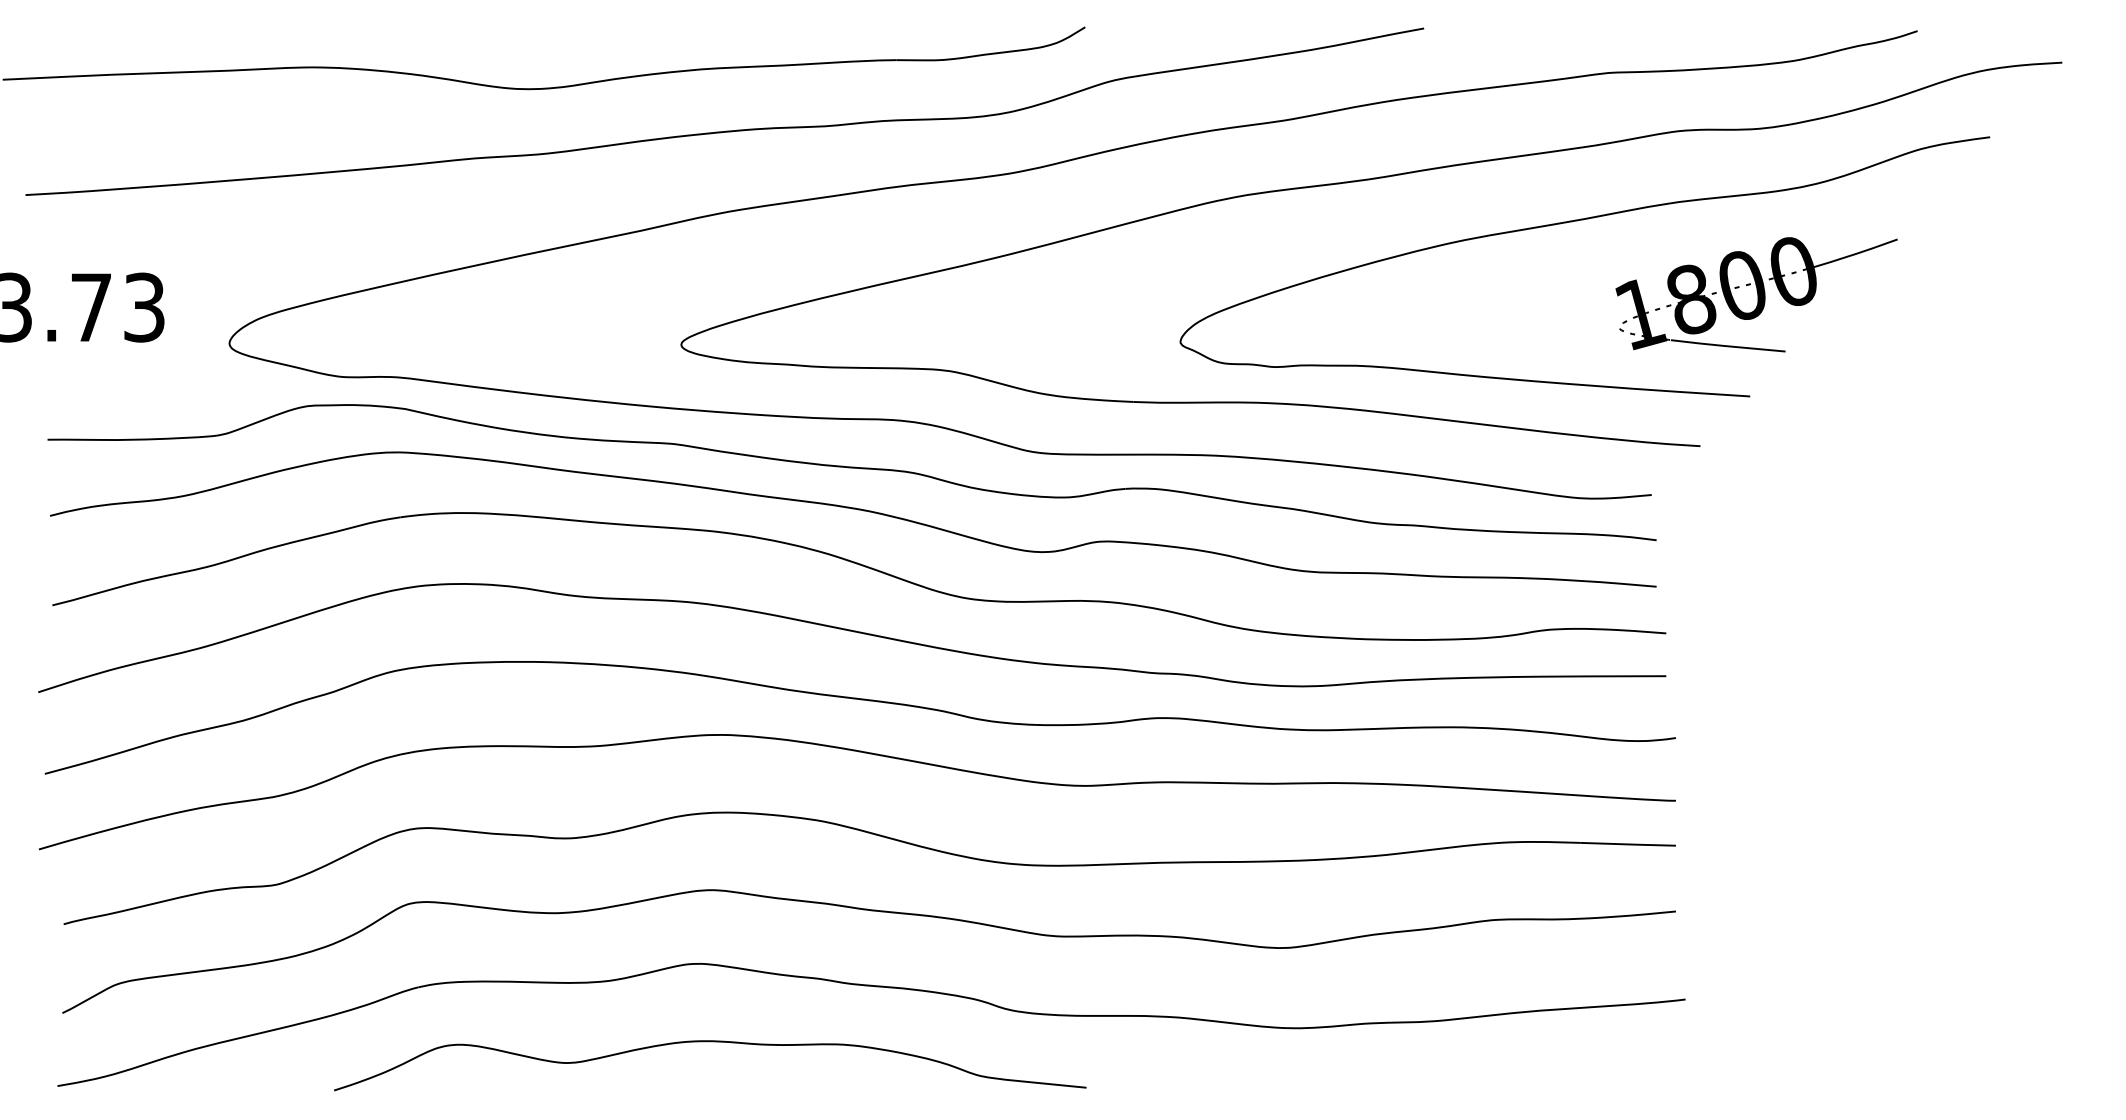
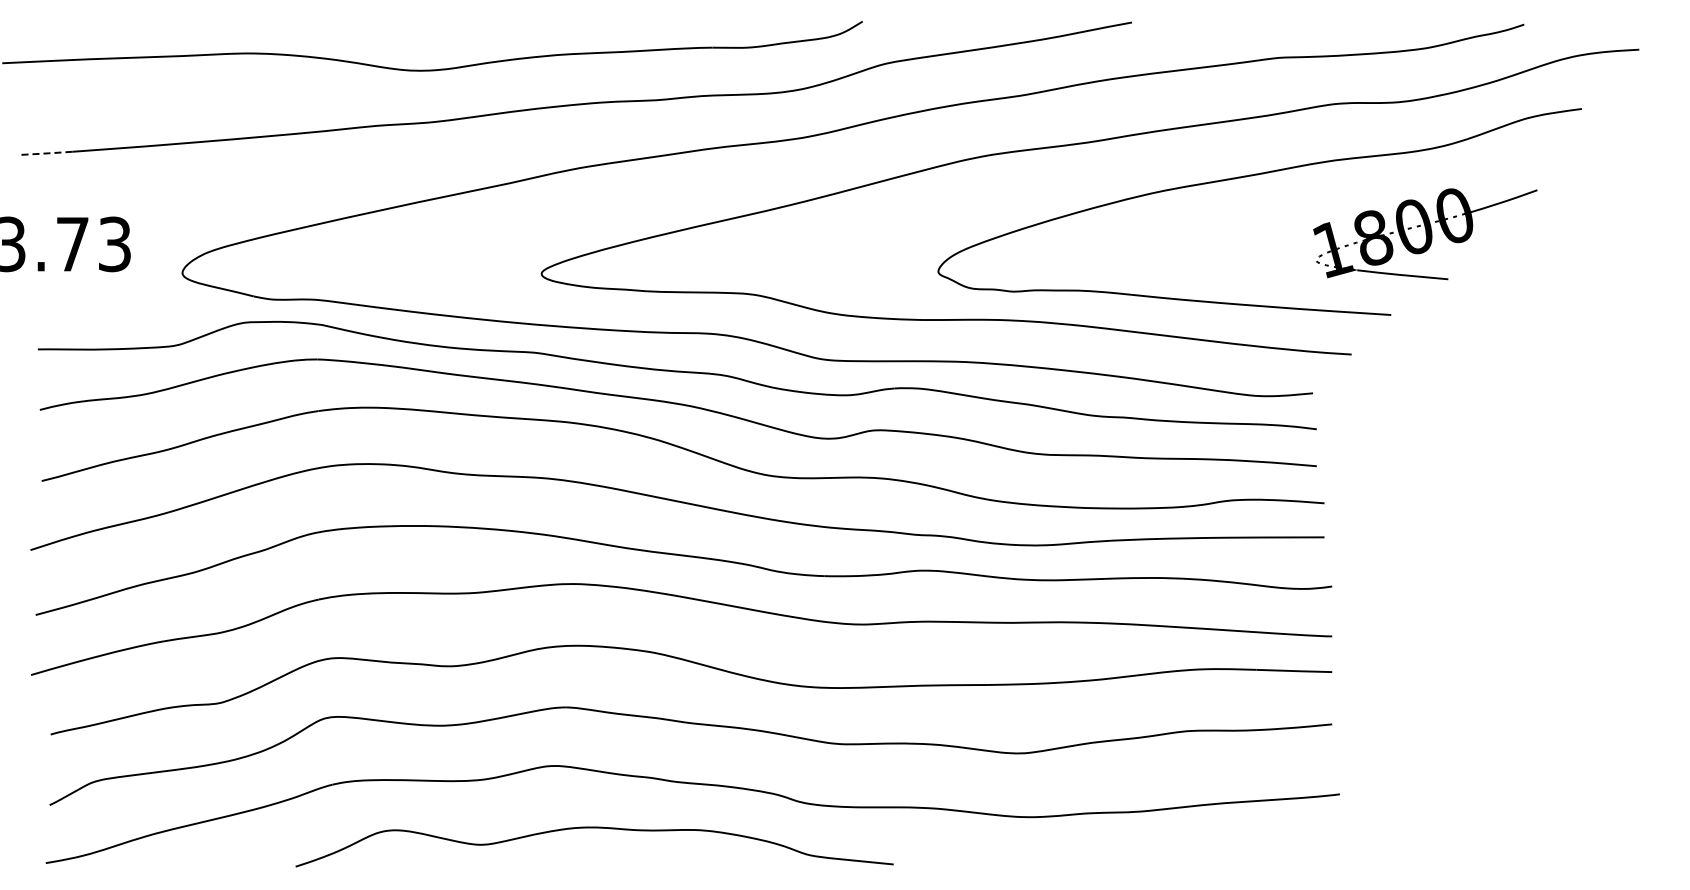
line: (58, 193) -> (46, 153), solid -> dashed
part: (1756, 295) -> (1425, 234), moved
curve: (710, 1042) -> (594, 828), moved

